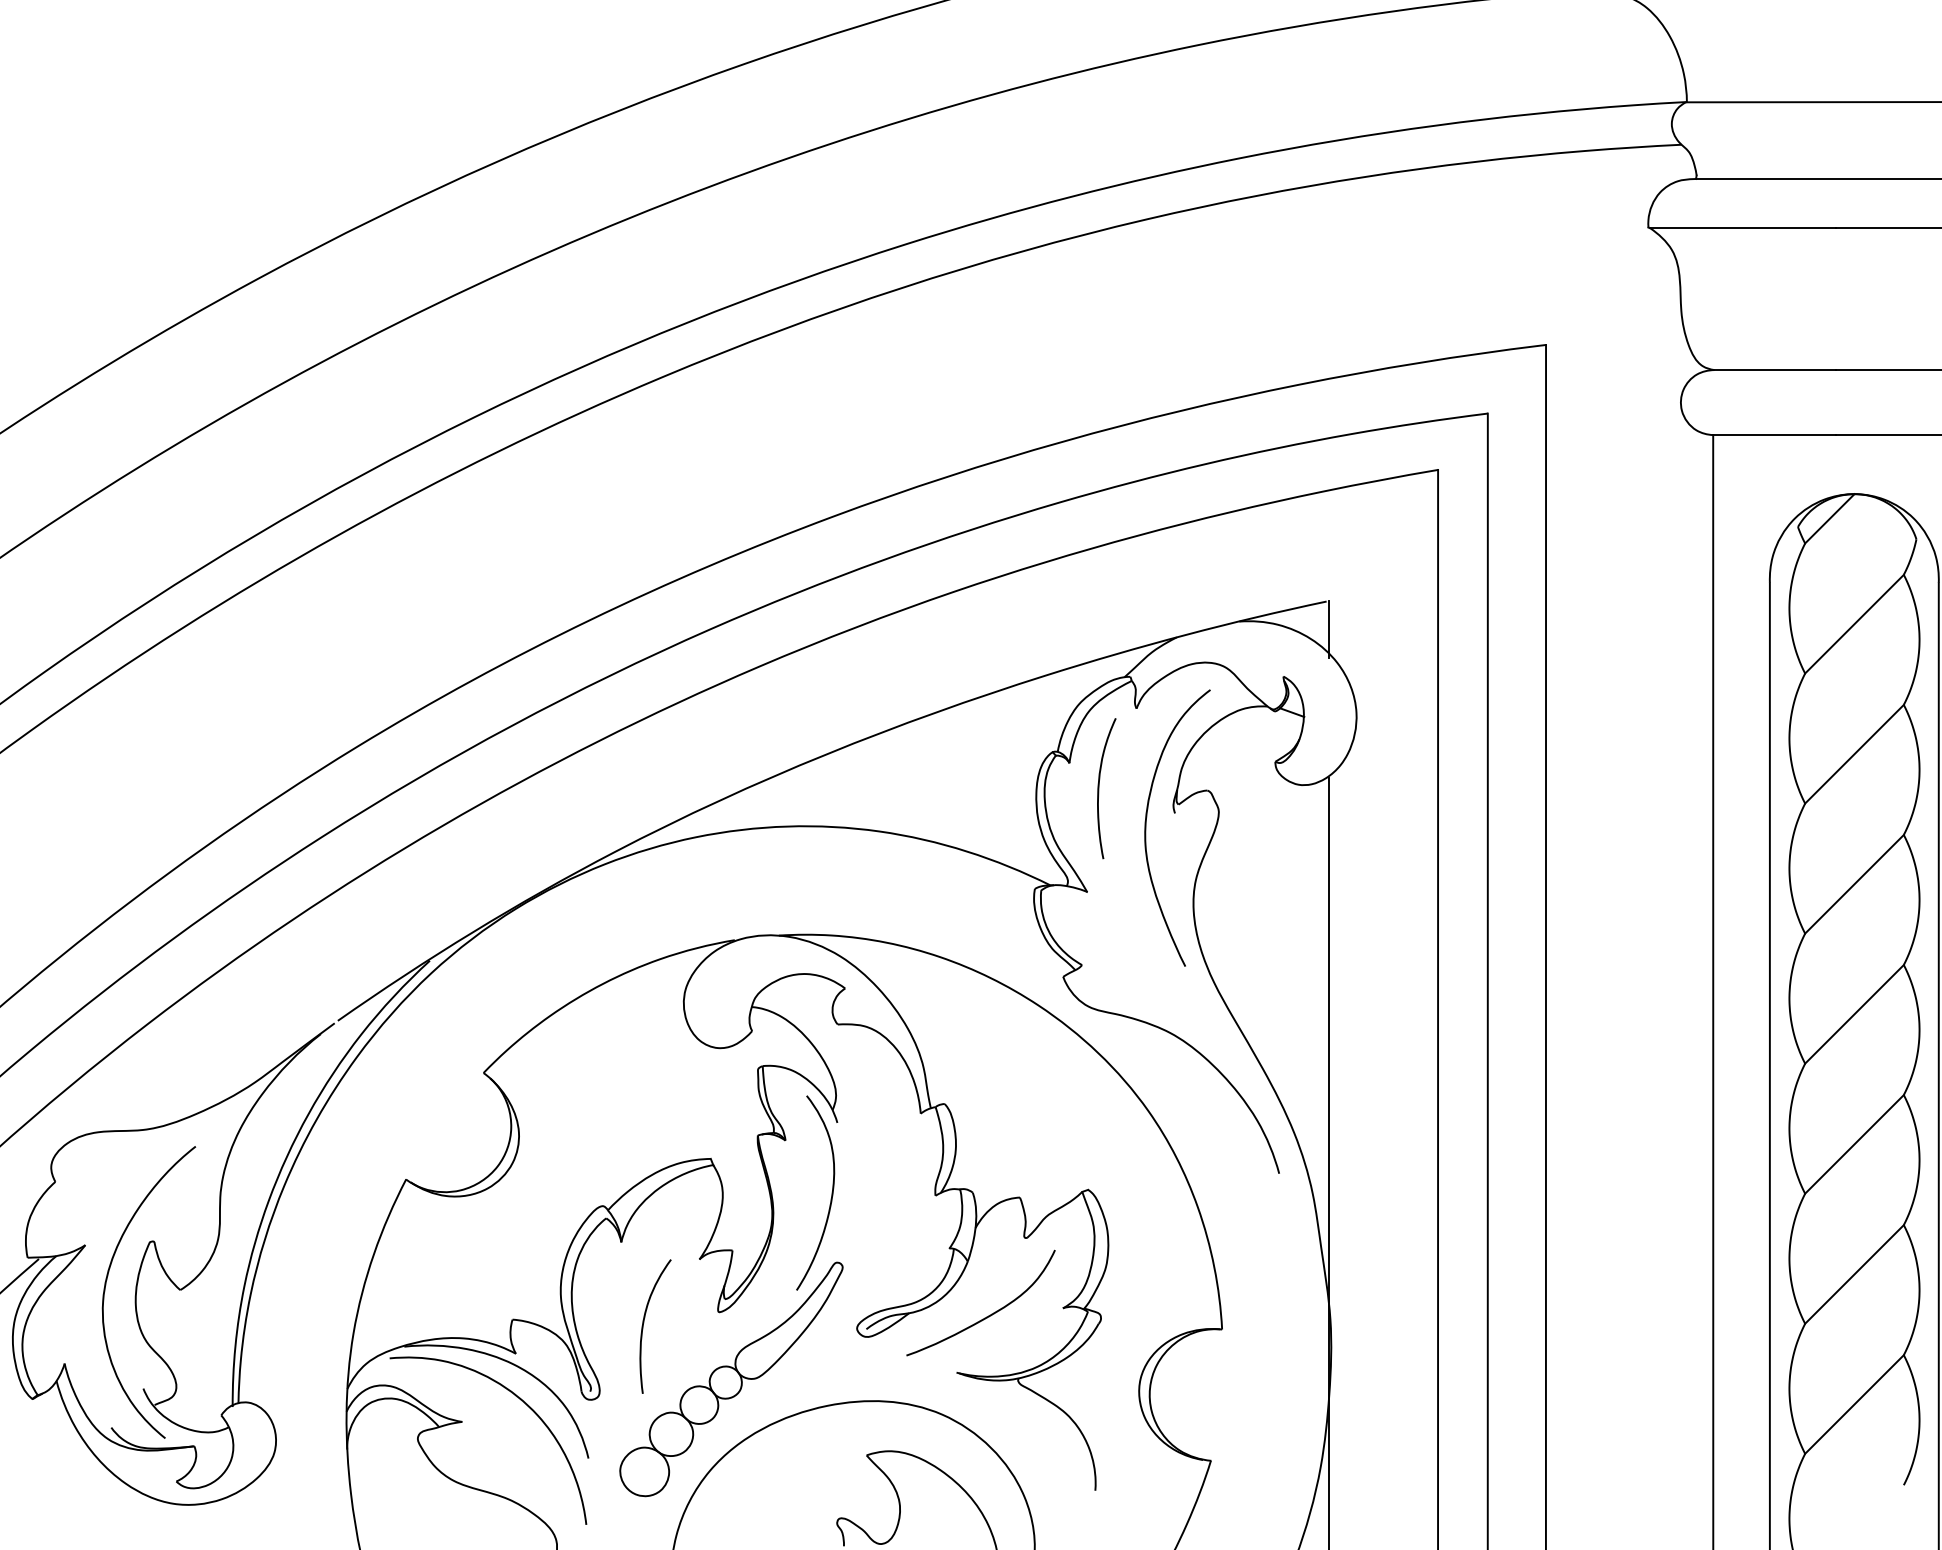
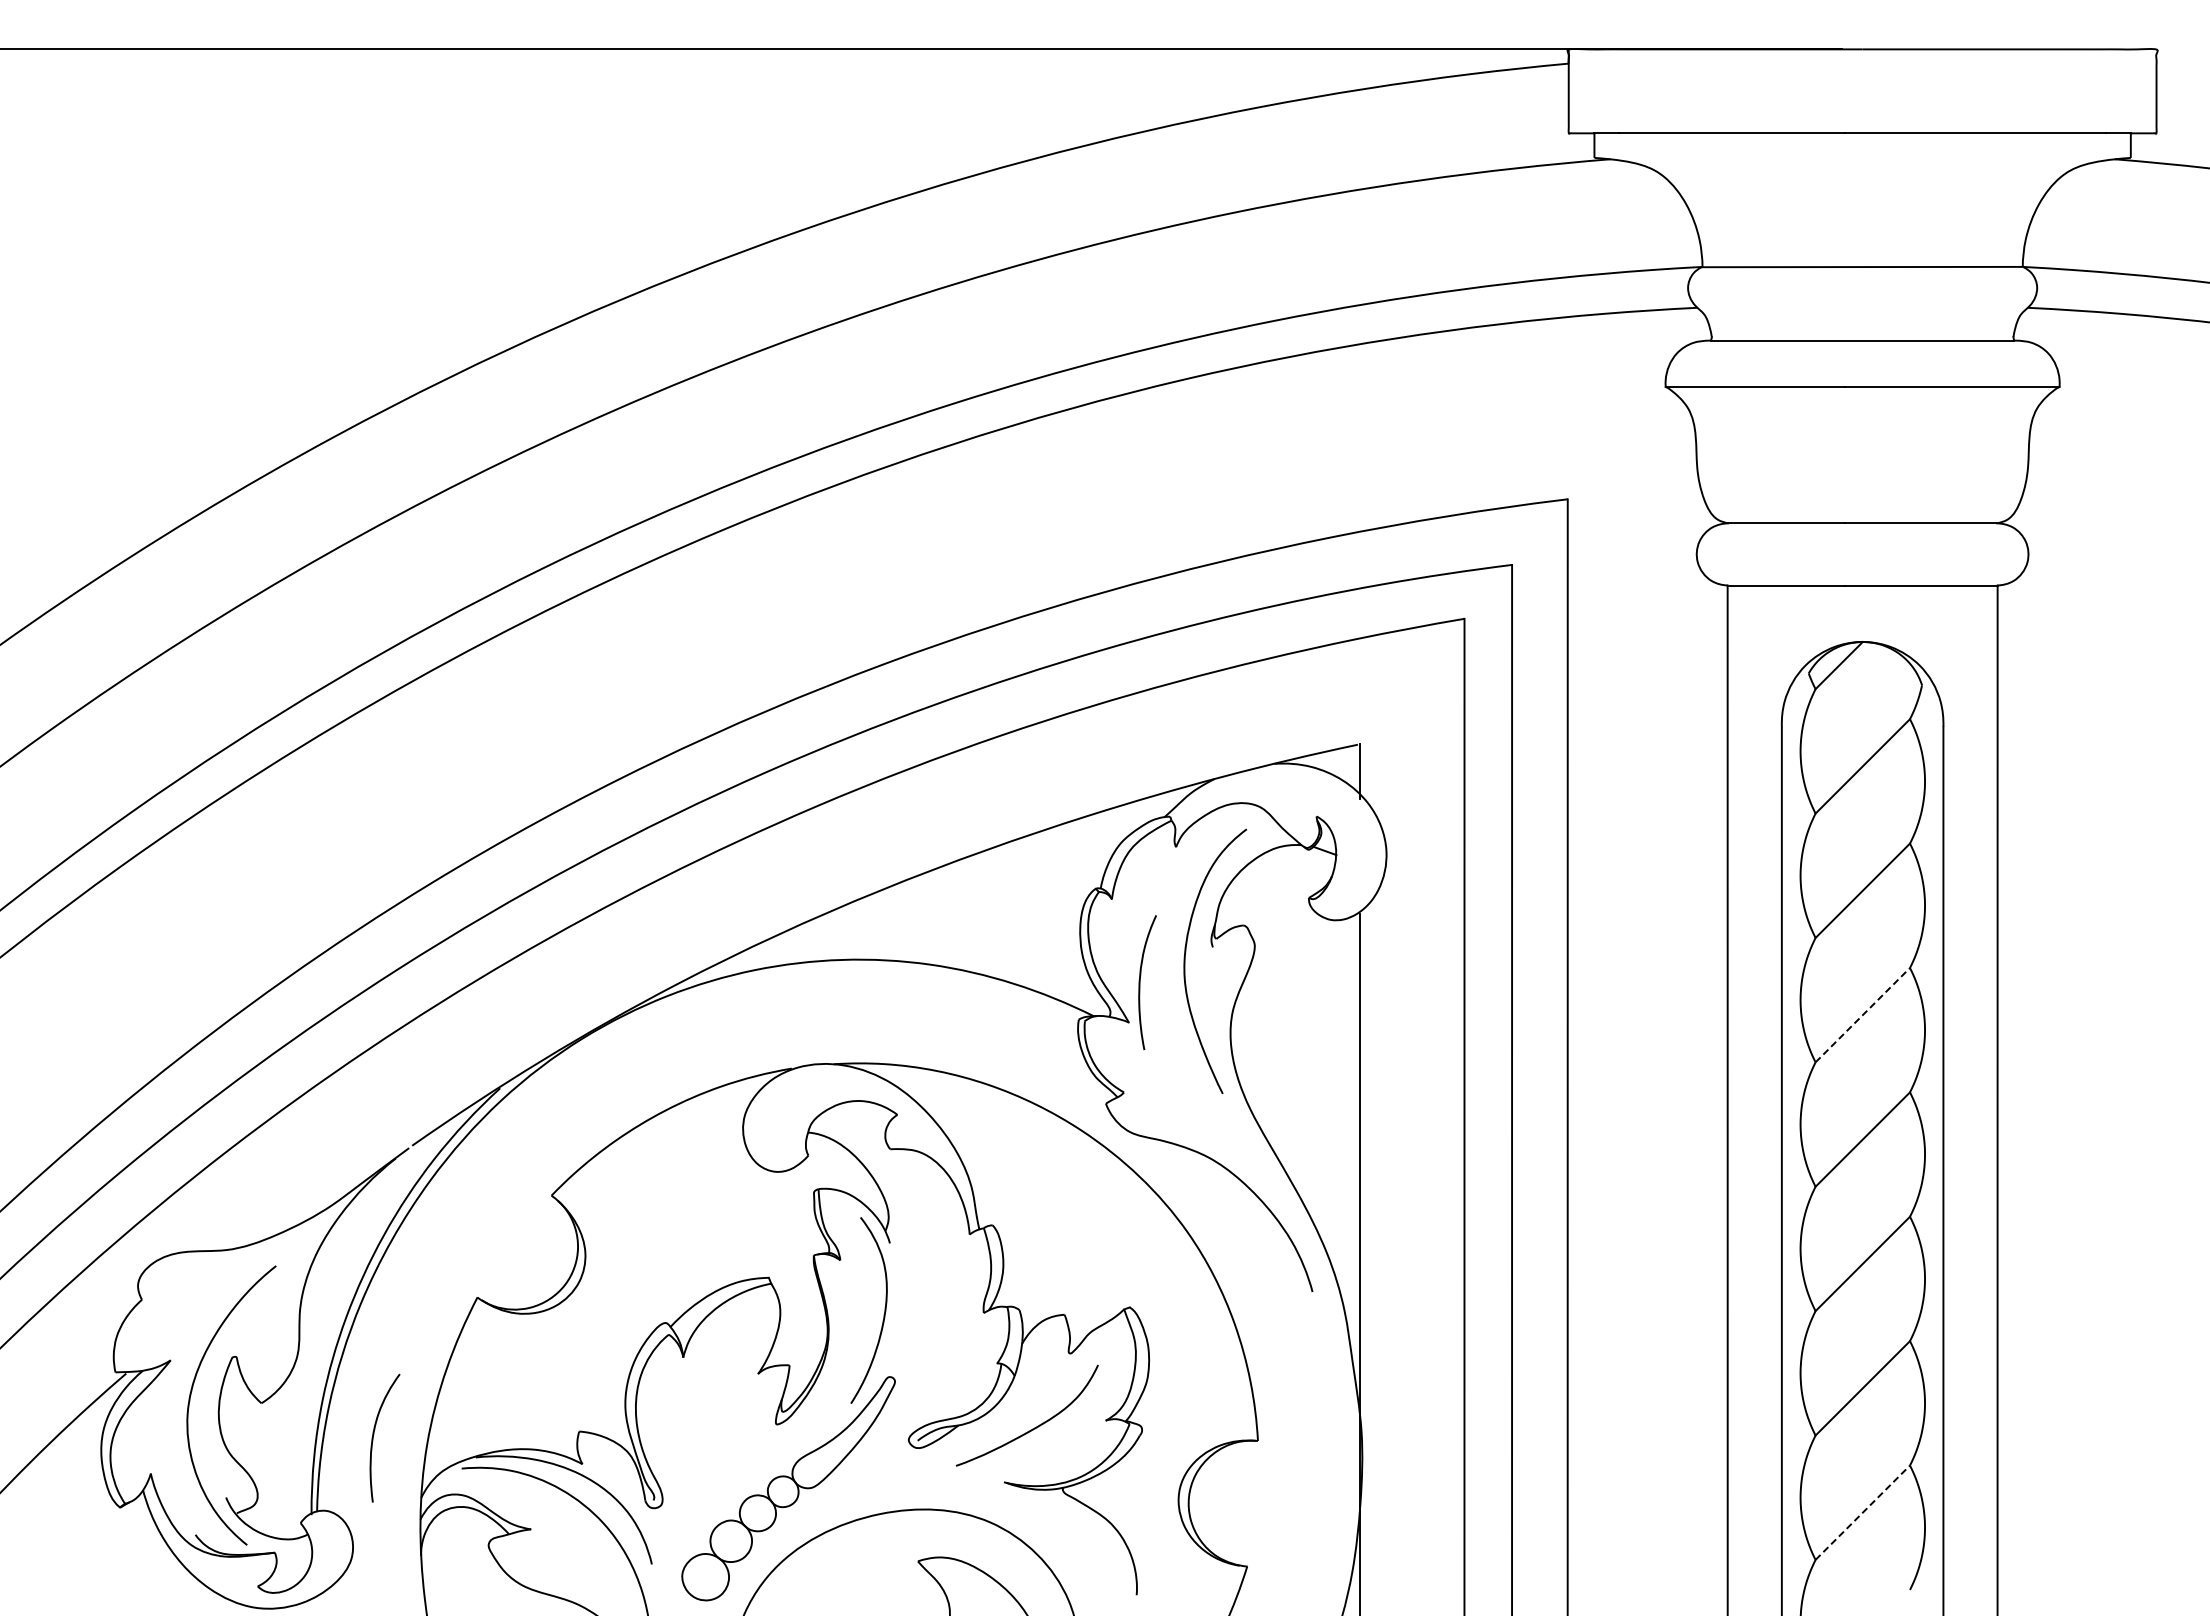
curve: (1099, 788) -> (1140, 982), moved
line: (1854, 884) -> (1862, 1015), solid -> dashed
curve: (644, 1322) -> (374, 1434), moved
line: (1854, 1404) -> (1862, 1512), solid -> dashed

